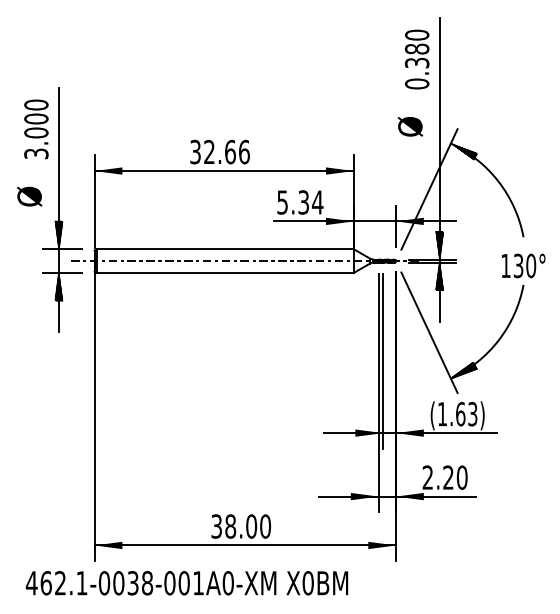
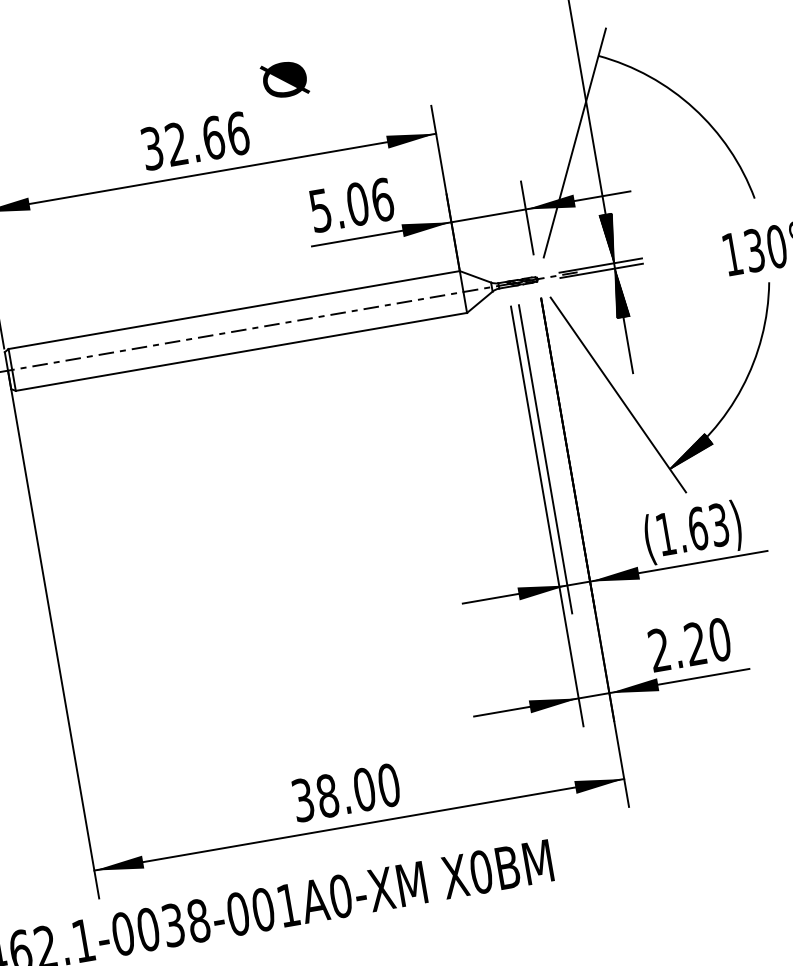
text: (410, 126) -> (285, 79), moved
hatch: (463, 151) -> (623, 66), removed
text: (310, 202) -> (369, 202), 5.34 -> 5.06

